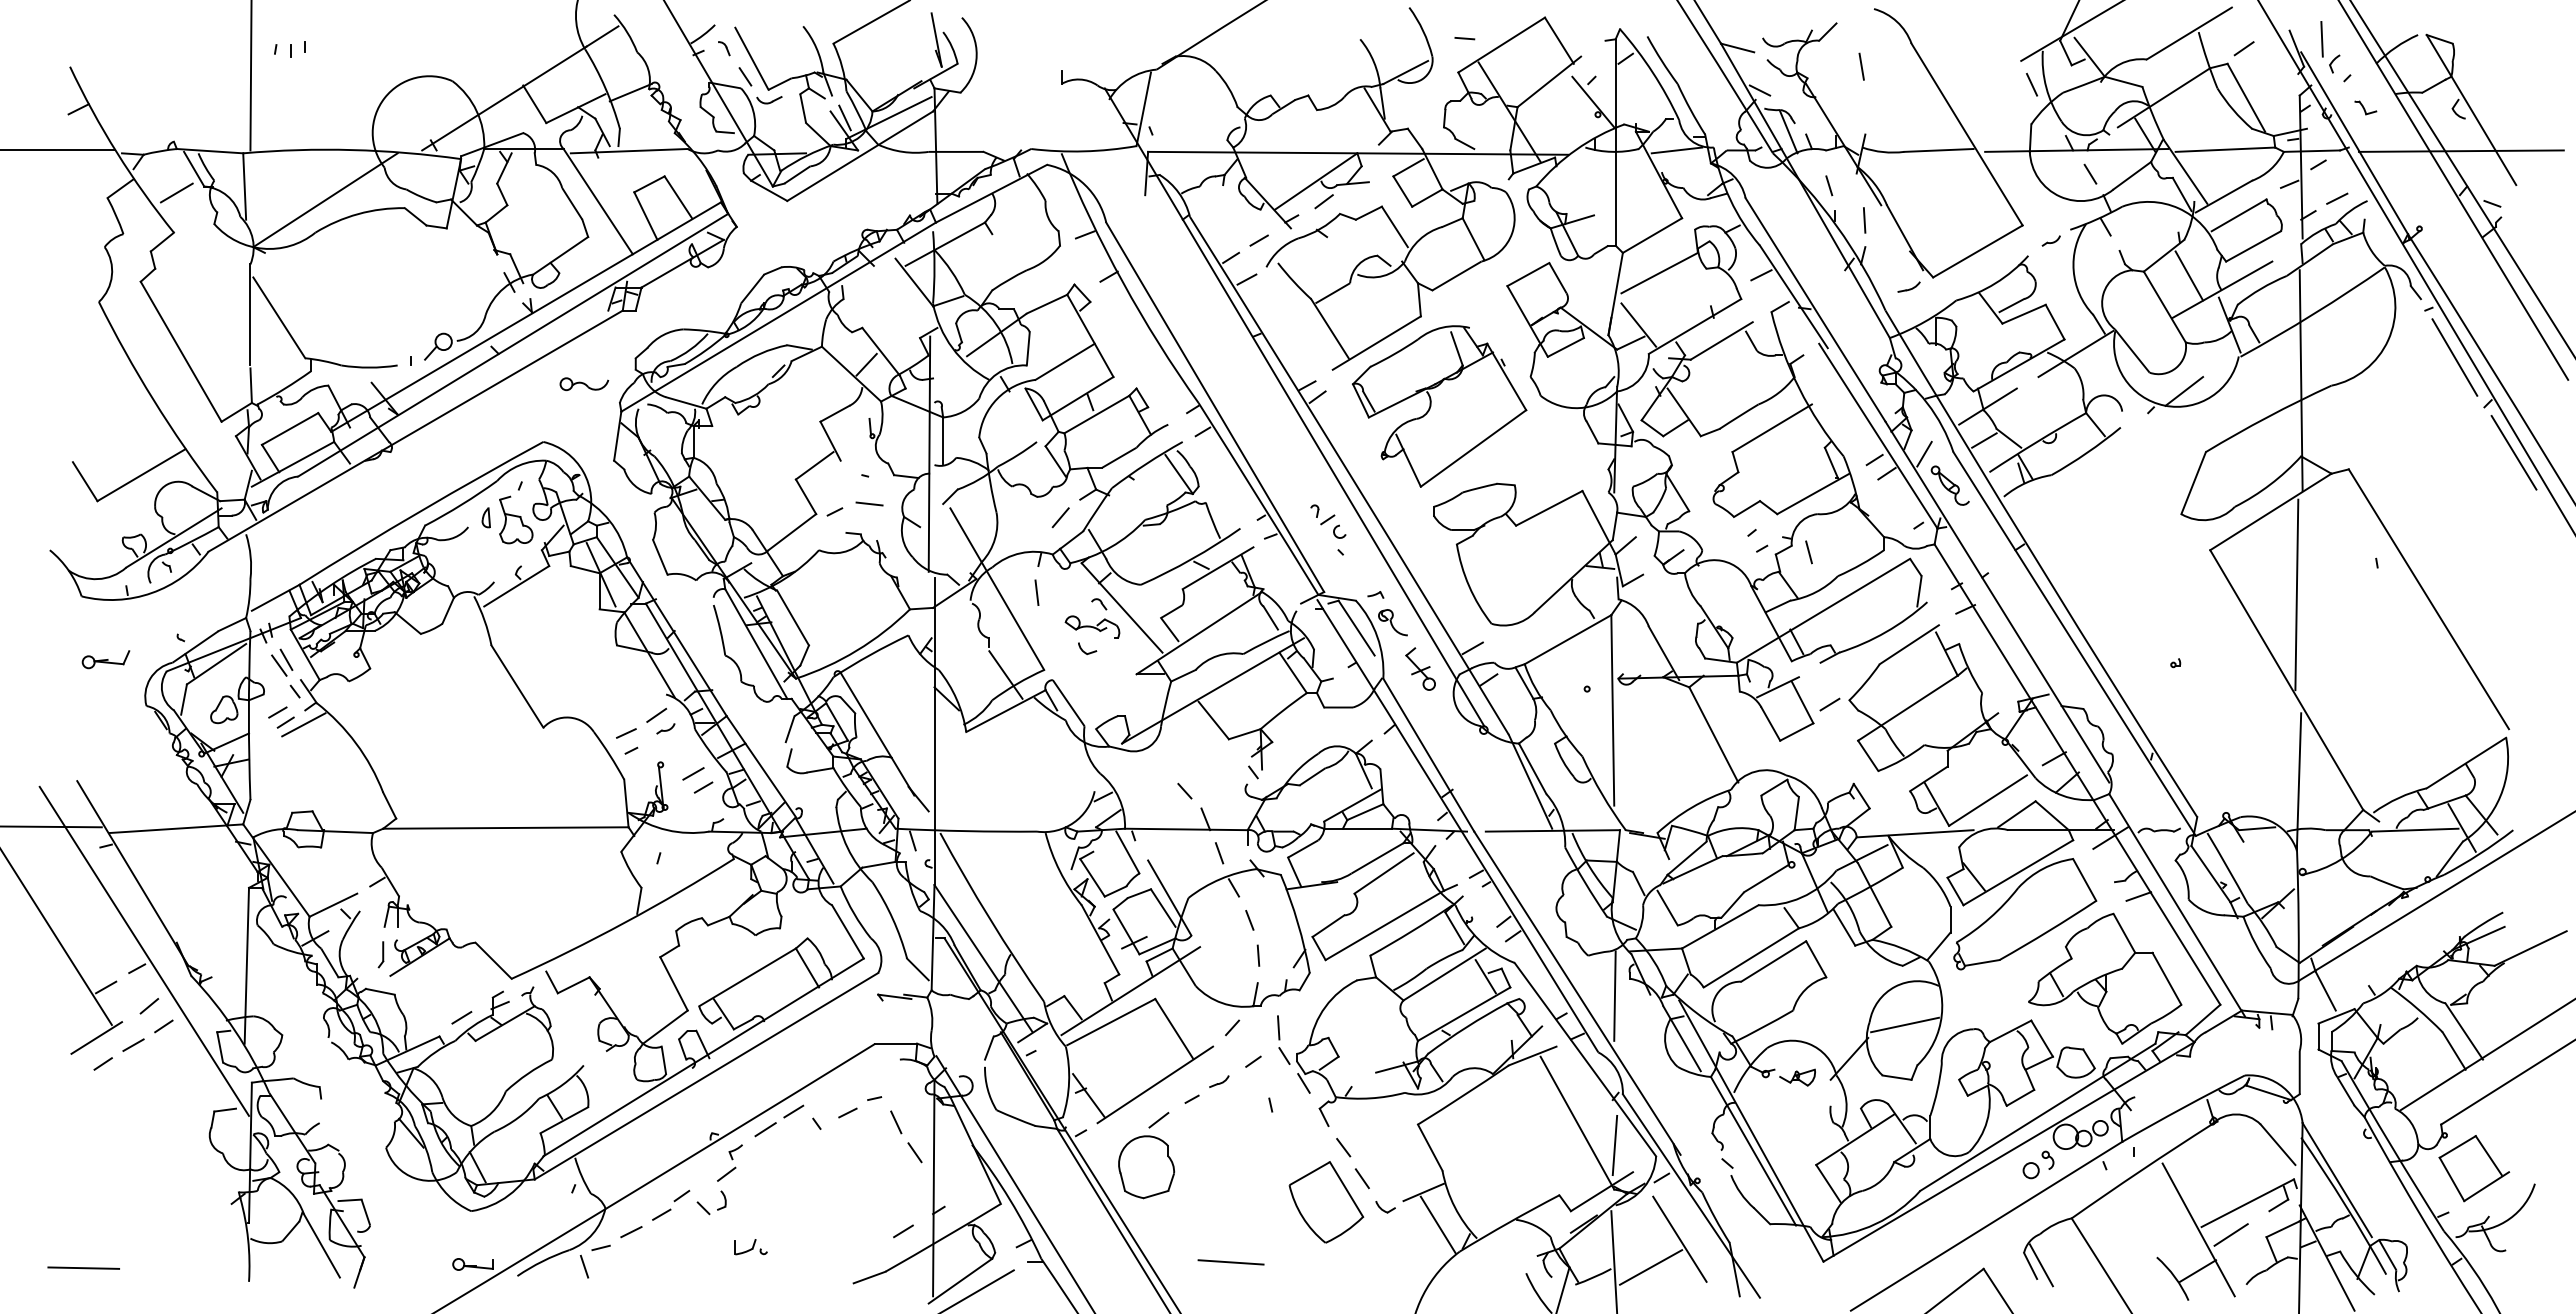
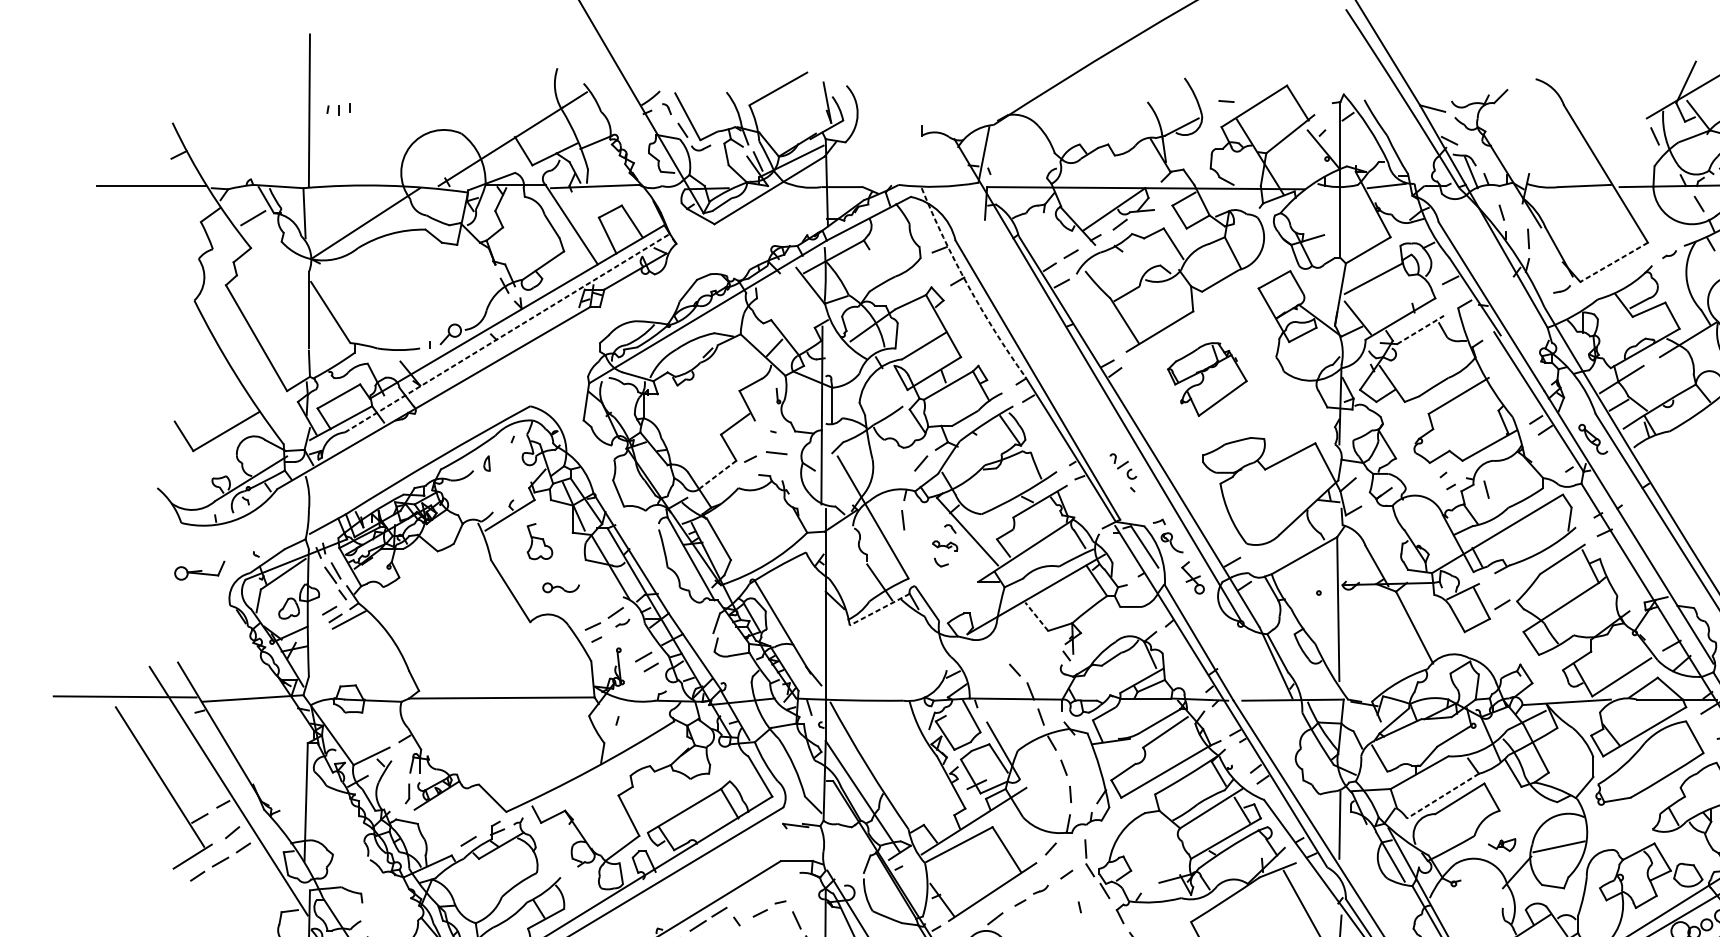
line: (1861, 66) -> (1526, 122), removed
line: (1977, 251) -> (1613, 262), solid -> dashed
arc: (1122, 282) -> (967, 285), solid -> dashed
line: (1722, 340) -> (1421, 329), solid -> dashed
line: (513, 345) -> (507, 333), solid -> dashed
part: (584, 384) -> (561, 588), moved
part: (1439, 406) -> (1207, 379), size x0.6
line: (1924, 453) -> (1573, 415), removed
part: (516, 519) -> (540, 541), moved
line: (792, 532) -> (718, 474), solid -> dashed
part: (1092, 626) -> (945, 545), size x0.6
part: (105, 659) -> (199, 570), size x1.4
line: (1005, 711) -> (879, 609), solid -> dashed
line: (1213, 720) -> (1036, 616), solid -> dashed
line: (1750, 958) -> (1442, 796), solid -> dashed
part: (1797, 1077) -> (1502, 844), moved

